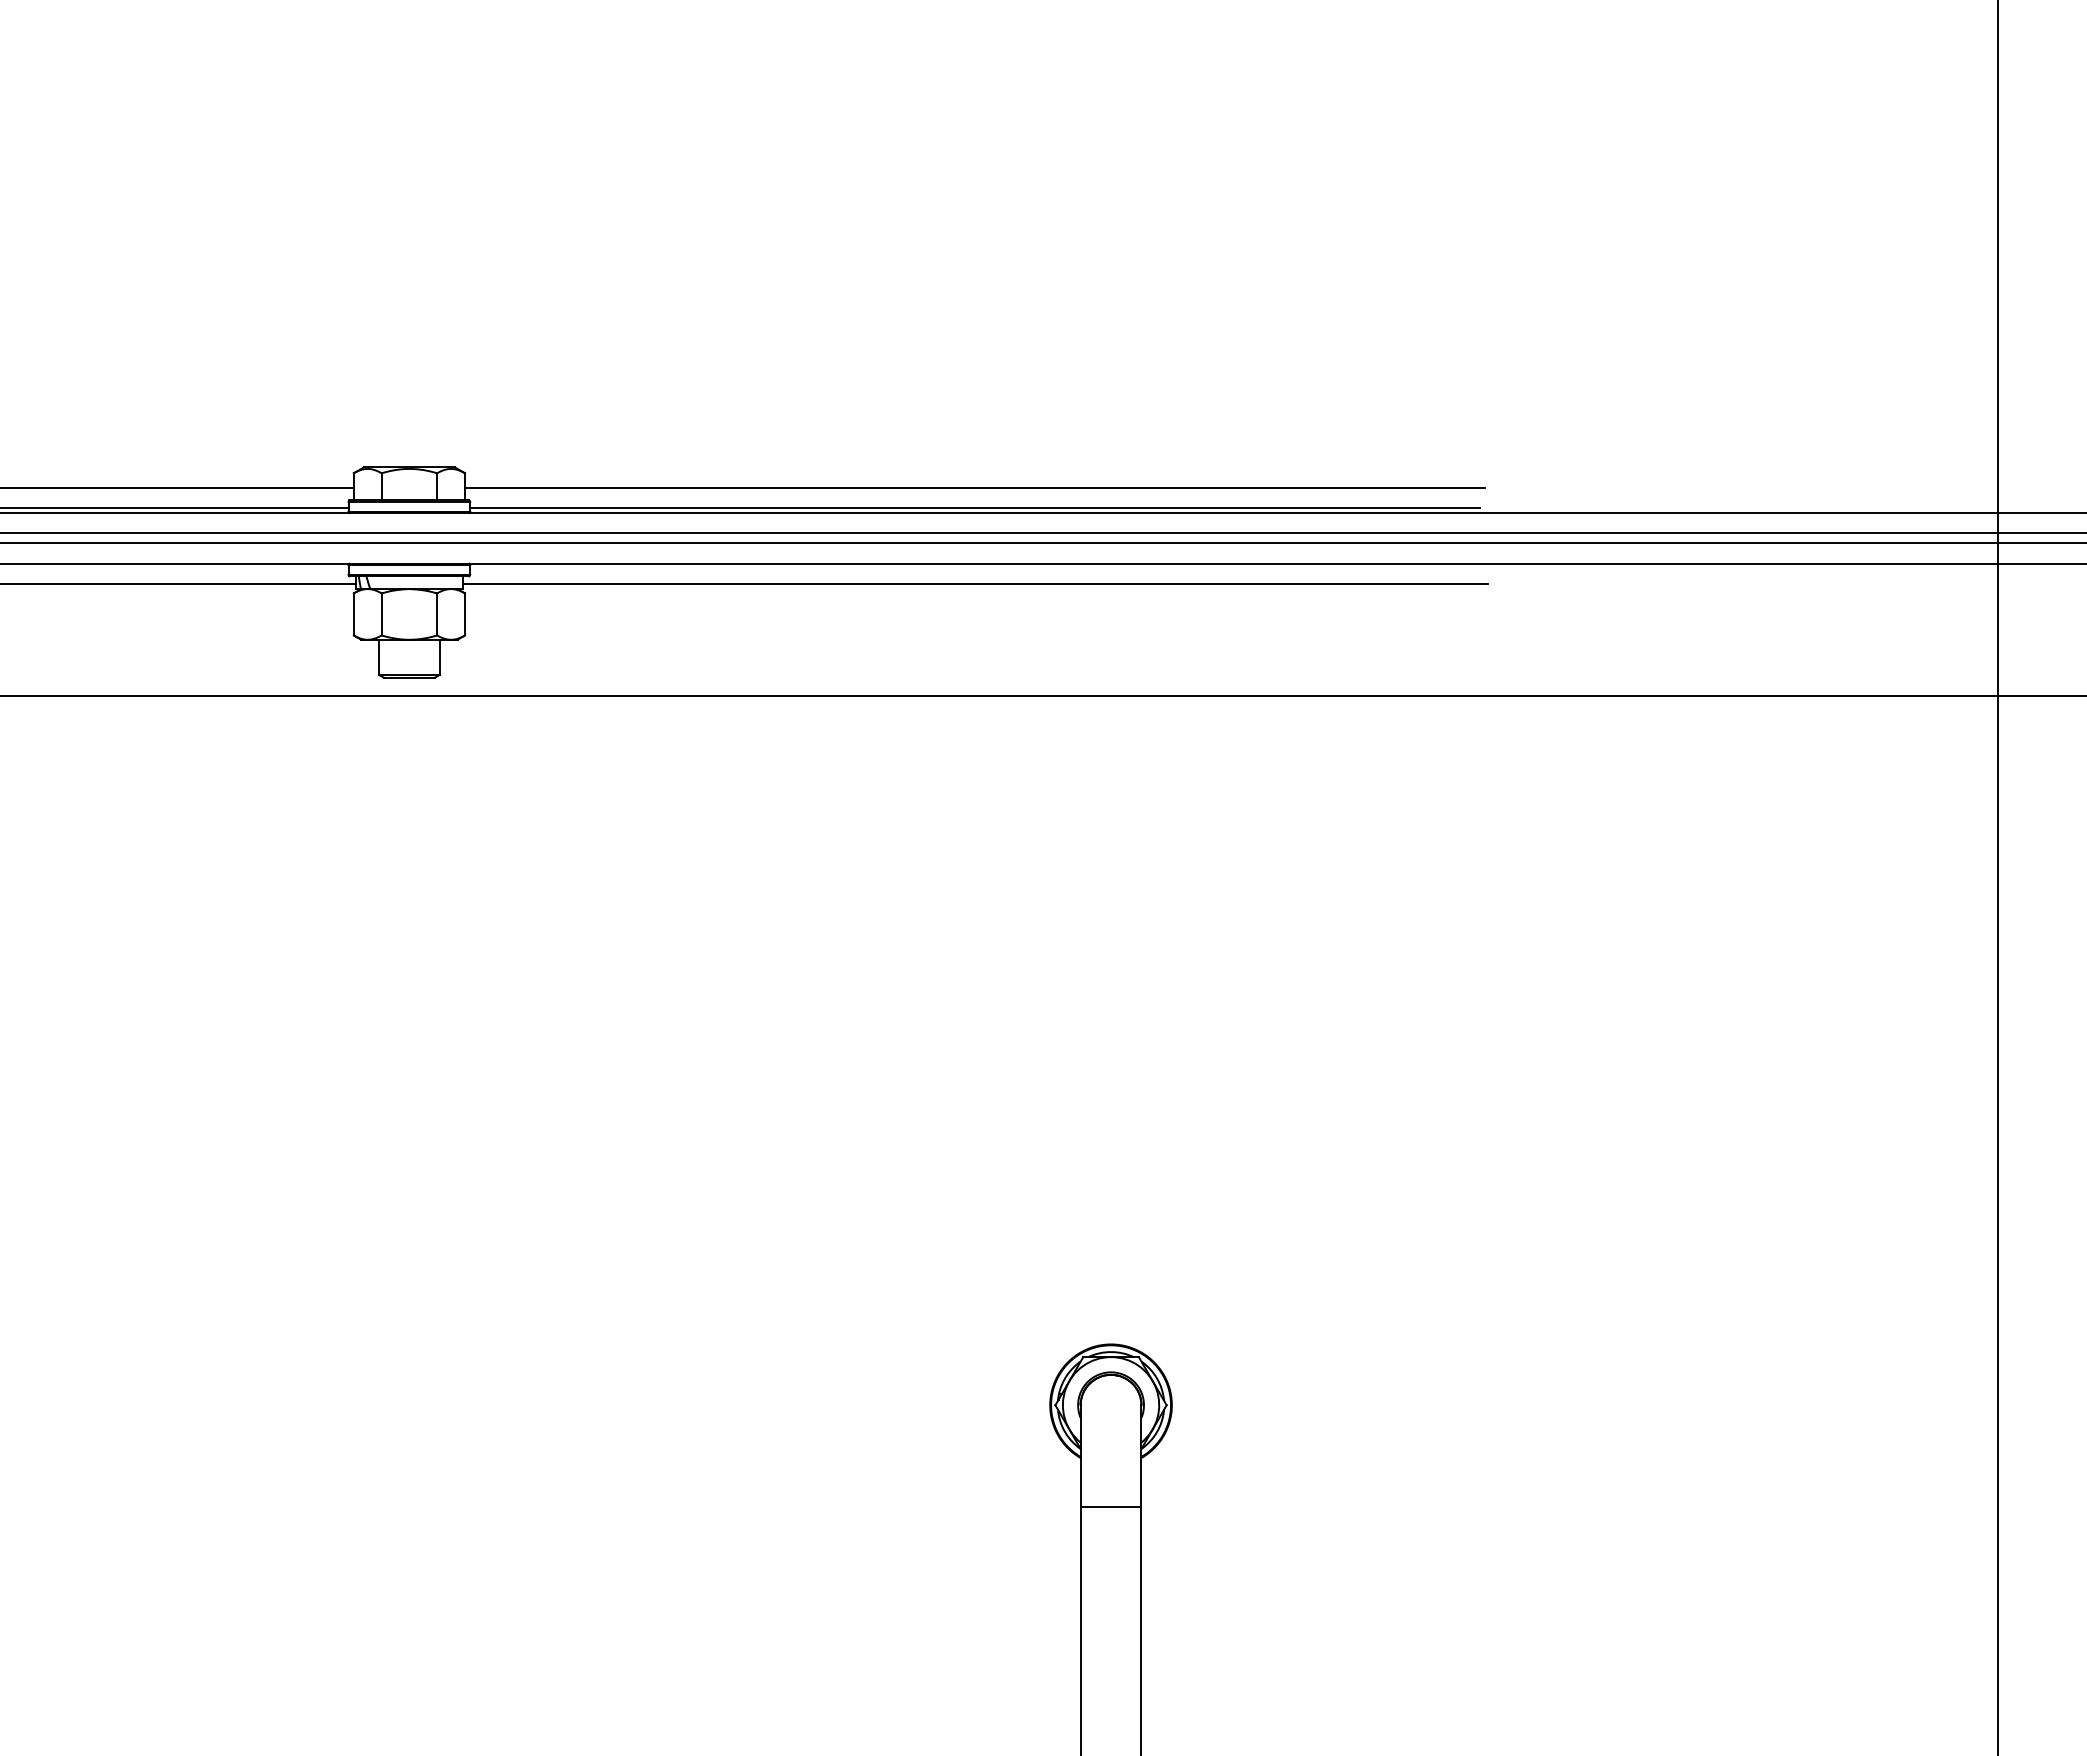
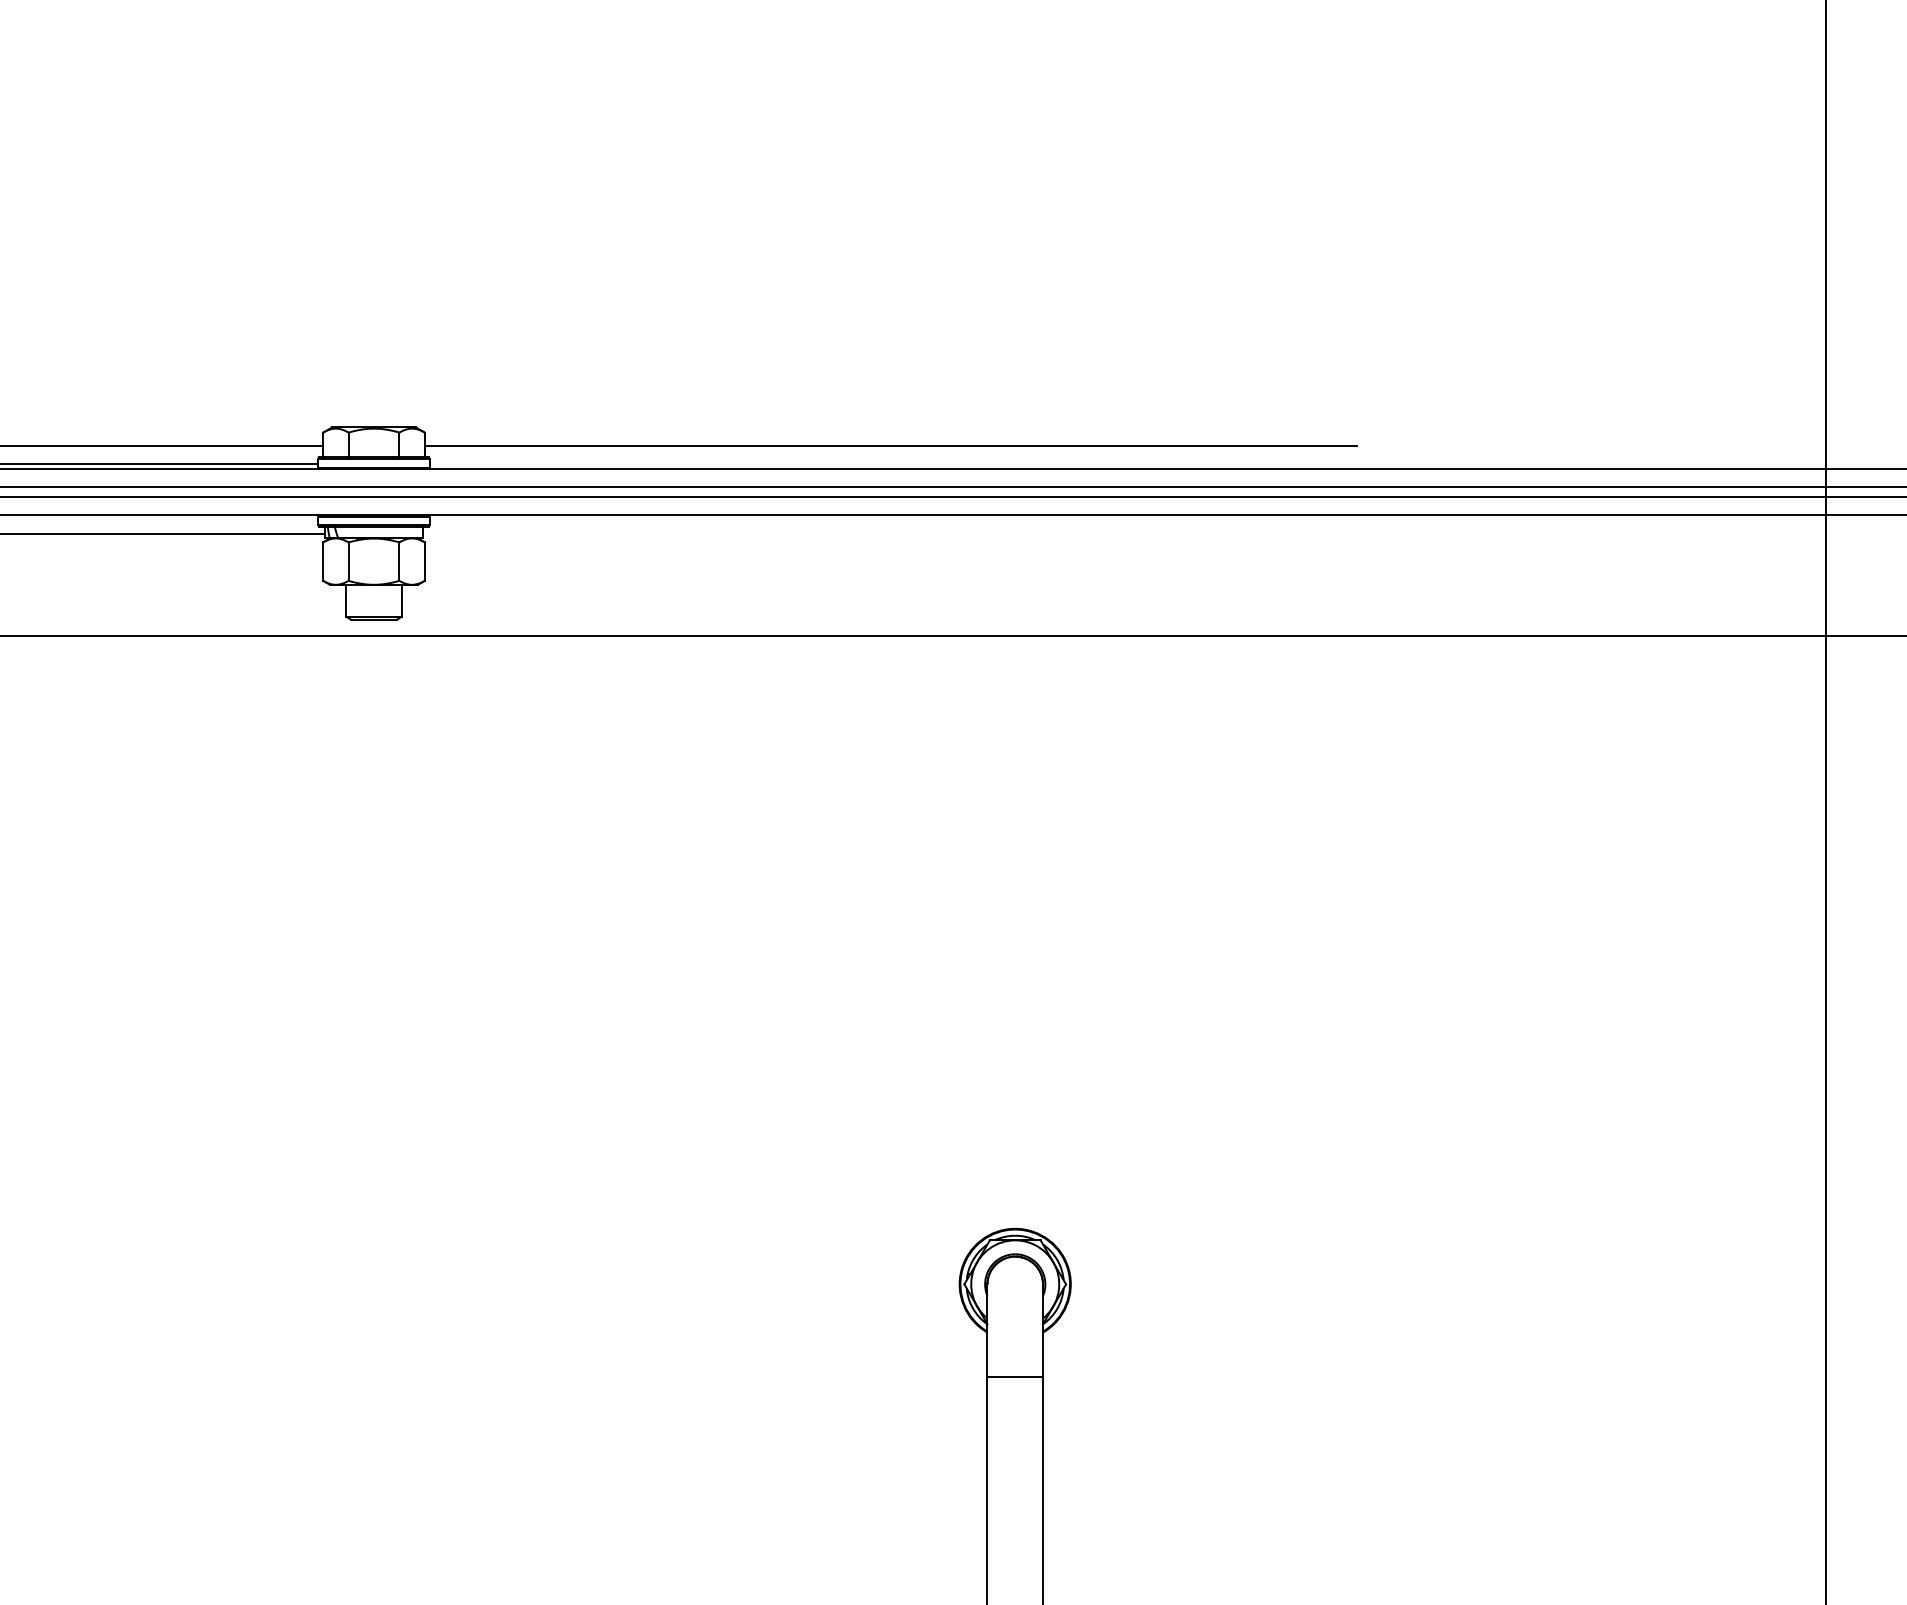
line: (974, 508) -> (890, 464), removed
line: (974, 583) -> (890, 533), removed

